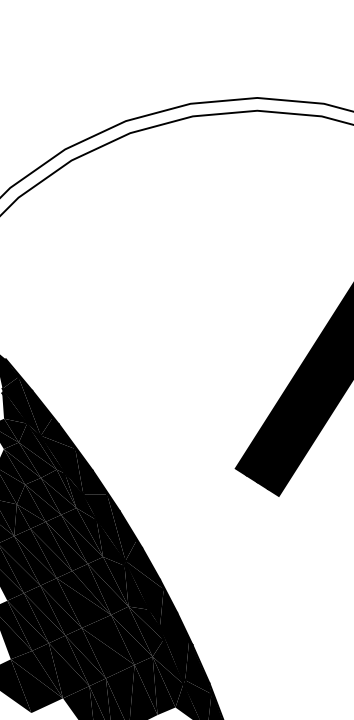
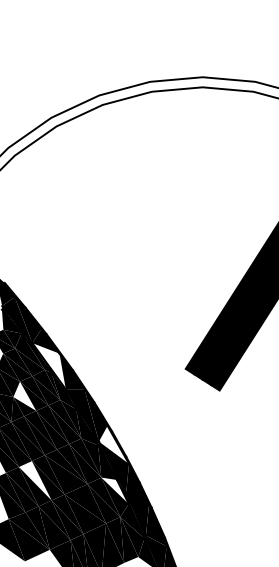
fill: (61, 464) -> (48, 365), removed
fill: (30, 502) -> (24, 395), removed
fill: (144, 564) -> (113, 444), removed
fill: (44, 610) -> (35, 480), removed
fill: (145, 623) -> (114, 490), removed

